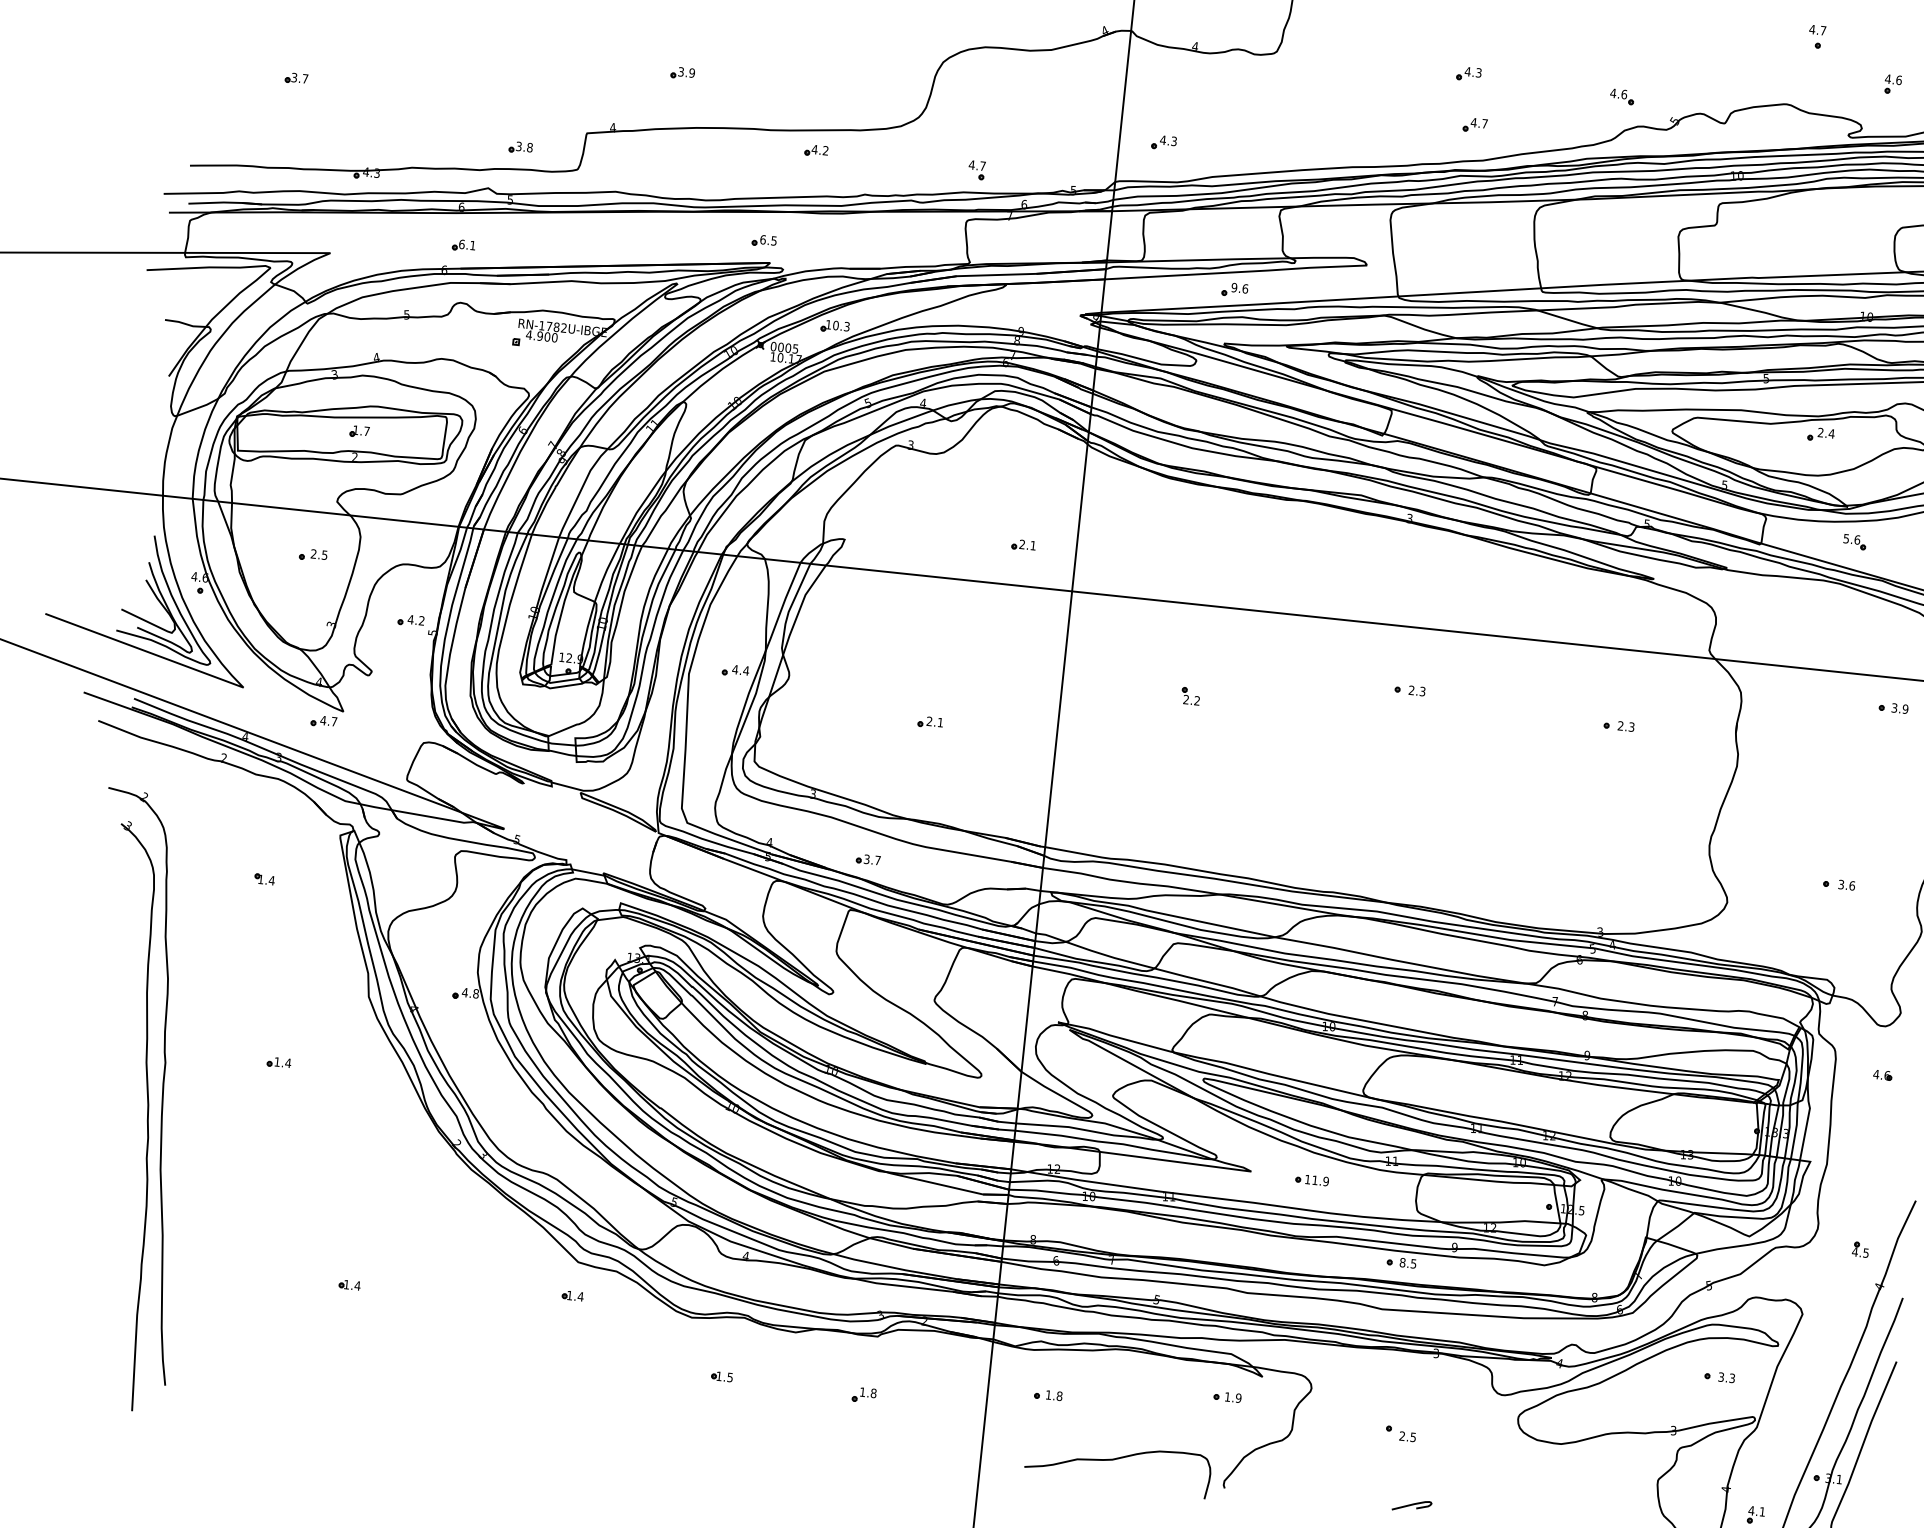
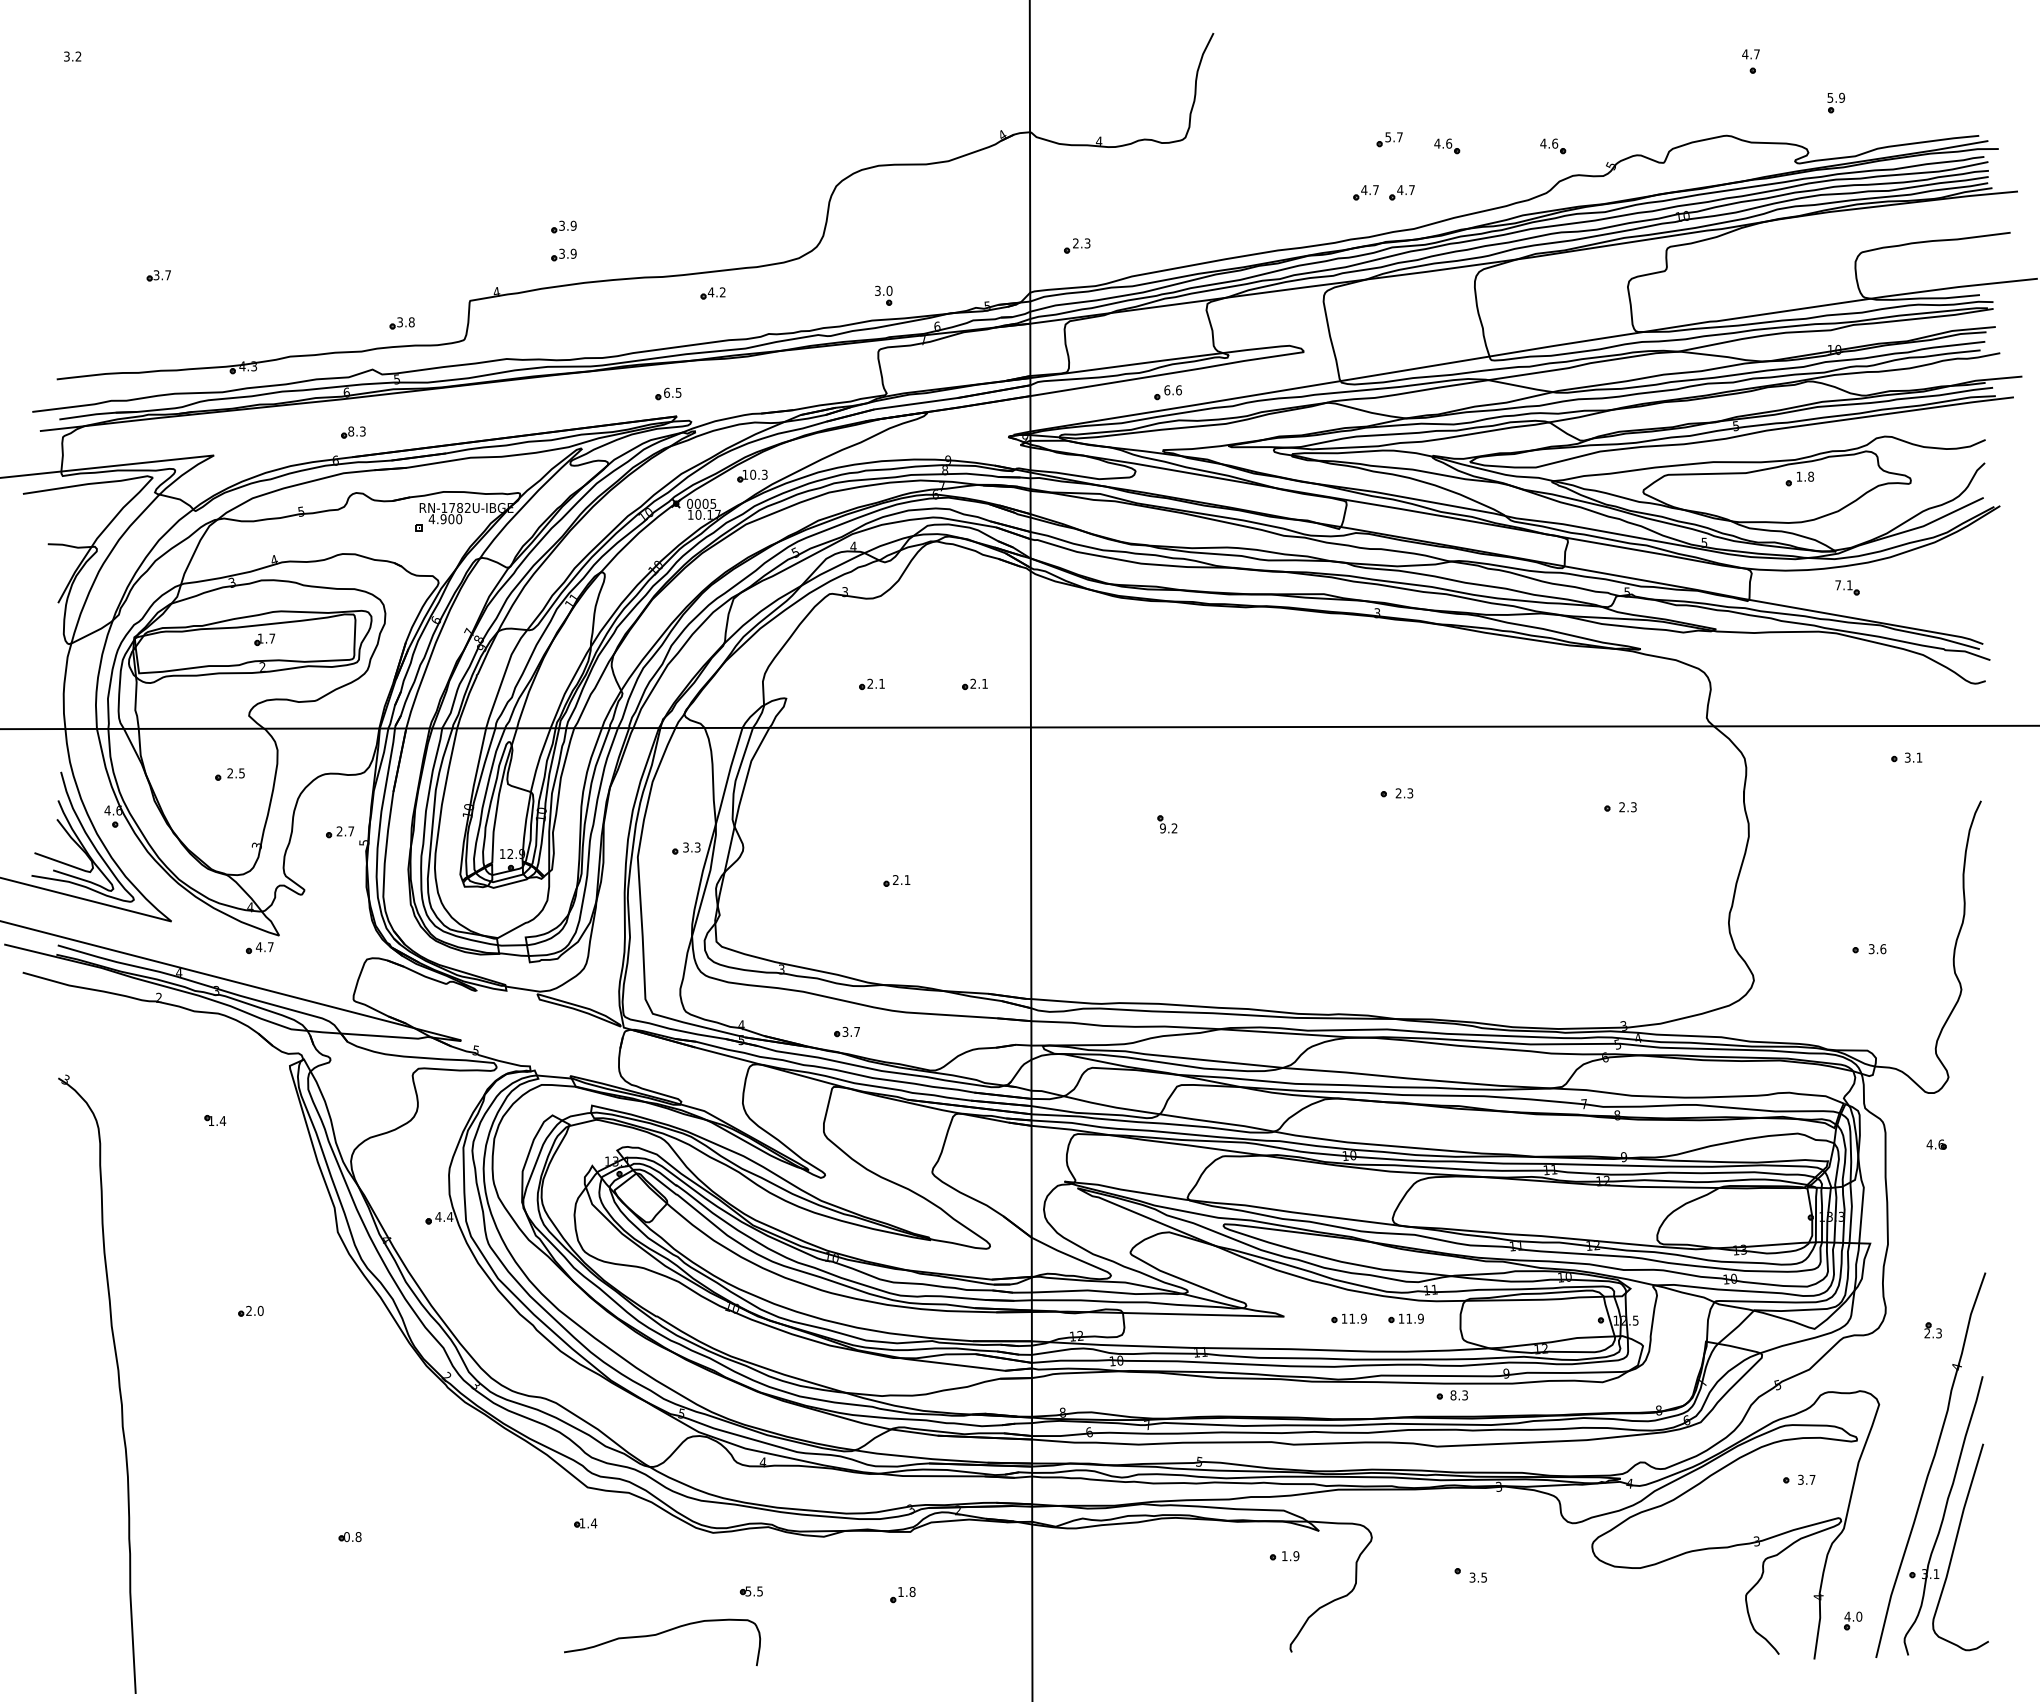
text: (1472, 72) -> (1393, 137), 4.3 -> 5.7
text: (1893, 79) -> (1836, 97), 4.6 -> 5.9
part: (1522, 86) -> (1447, 146), added
part: (679, 99) -> (563, 254), added
part: (1440, 121) -> (1365, 192), added
text: (1162, 140) -> (1075, 243), 4.3 -> 2.3
text: (977, 165) -> (883, 290), 4.7 -> 3.0
text: (466, 244) -> (356, 431), 6.1 -> 8.3
text: (1234, 287) -> (1167, 390), 9.6 -> 6.6
text: (1826, 433) -> (1805, 476), 2.4 -> 1.8
part: (926, 534) -> (871, 684), added
text: (1851, 539) -> (1843, 585), 5.6 -> 7.1
text: (416, 620) -> (345, 831), 4.2 -> 2.7
text: (740, 670) -> (691, 847), 4.4 -> 3.3
text: (1185, 699) -> (1162, 828), 2.2 -> 9.2
text: (1905, 709) -> (1919, 757), 3.9 -> 3.1
text: (475, 994) -> (449, 1217), 4.8 -> 4.4
text: (282, 1062) -> (254, 1310), 1.4 -> 2.0
part: (162, 1089) -> (131, 1352), removed
part: (1365, 1185) -> (1405, 1318), added
text: (1859, 1252) -> (1932, 1333), 4.5 -> 2.3
text: (1413, 1262) -> (1464, 1394), 8.5 -> 8.3
text: (351, 1285) -> (352, 1537), 1.4 -> 0.8
text: (719, 1376) -> (748, 1591), 1.5 -> 5.5
text: (1732, 1378) -> (1812, 1479), 3.3 -> 3.7
part: (1048, 1395) -> (1096, 1574), removed
text: (1402, 1436) -> (1472, 1577), 2.5 -> 3.5
curve: (1116, 1459) -> (660, 1634), moved
curve: (1411, 1505) -> (1490, 1649), removed
text: (1762, 1511) -> (1859, 1616), 4.1 -> 4.0

